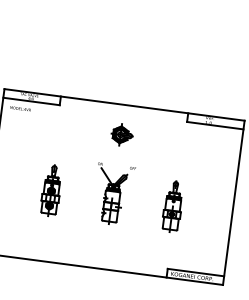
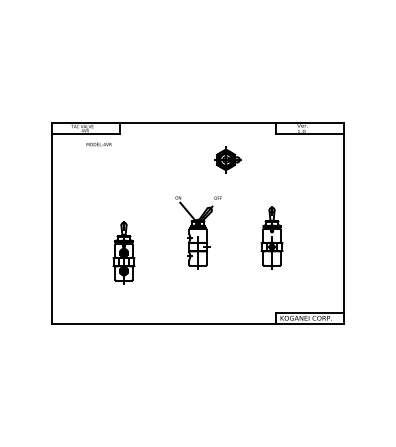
text: (20, 108) -> (98, 144), moved
part: (121, 134) -> (227, 159), moved
part: (51, 190) -> (123, 252), moved

